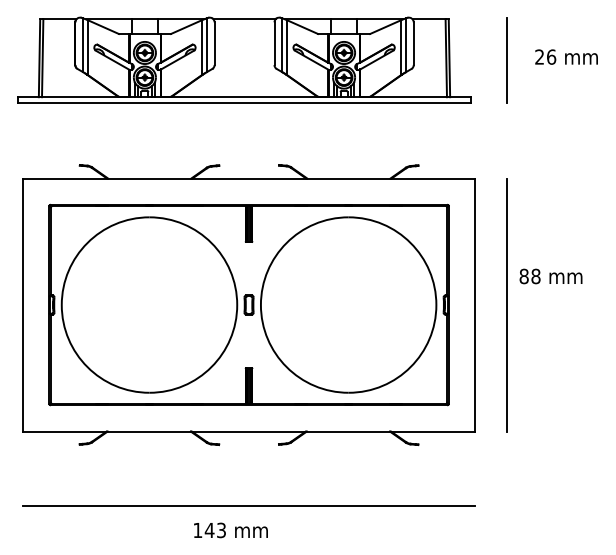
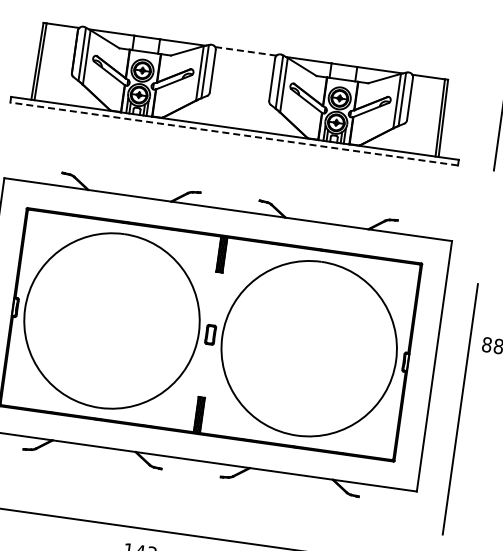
line: (244, 19) -> (245, 51), solid -> dashed
line: (243, 102) -> (233, 133), solid -> dashed
line: (506, 305) -> (460, 409), moved

